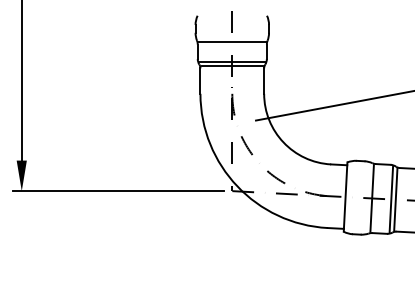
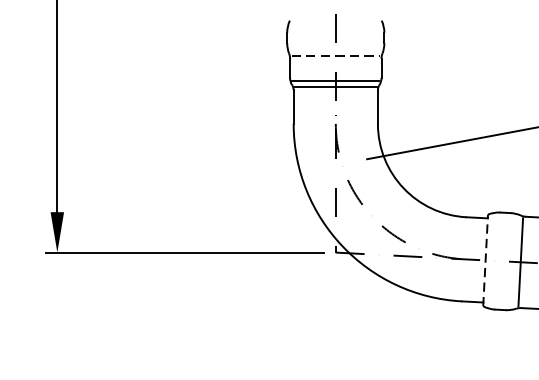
line: (232, 42) -> (336, 56), solid -> dashed
line: (345, 197) -> (485, 261), solid -> dashed

